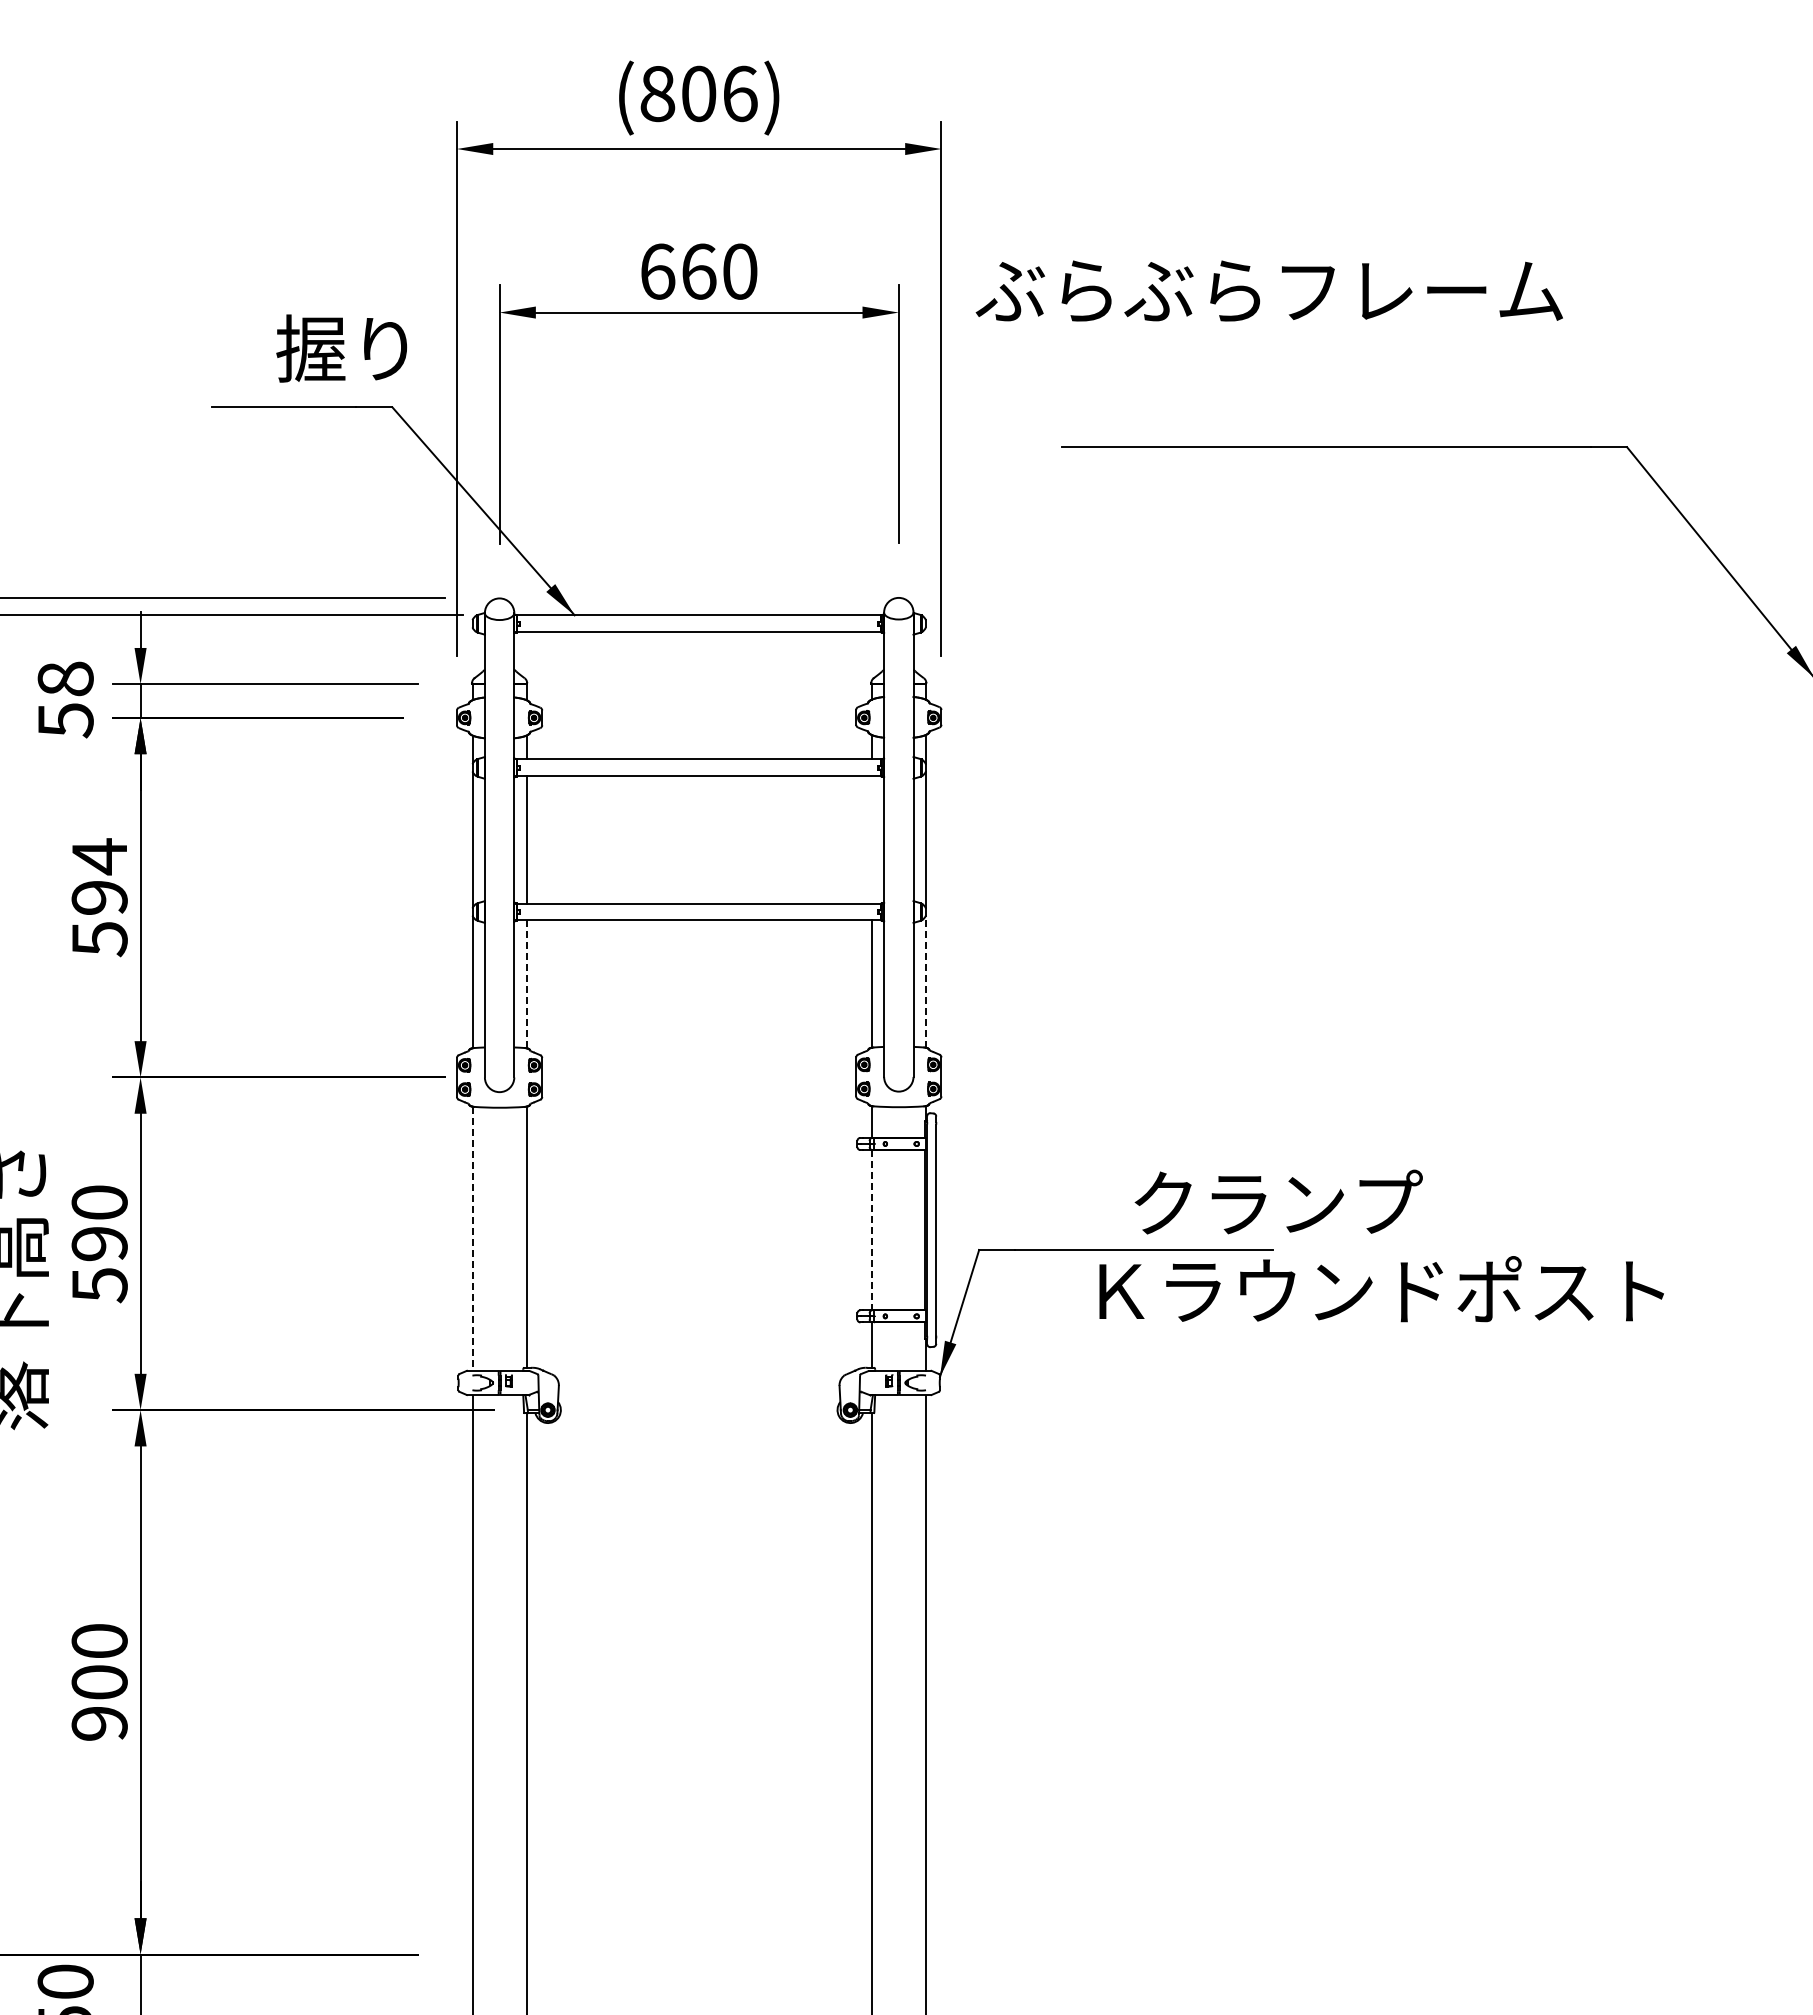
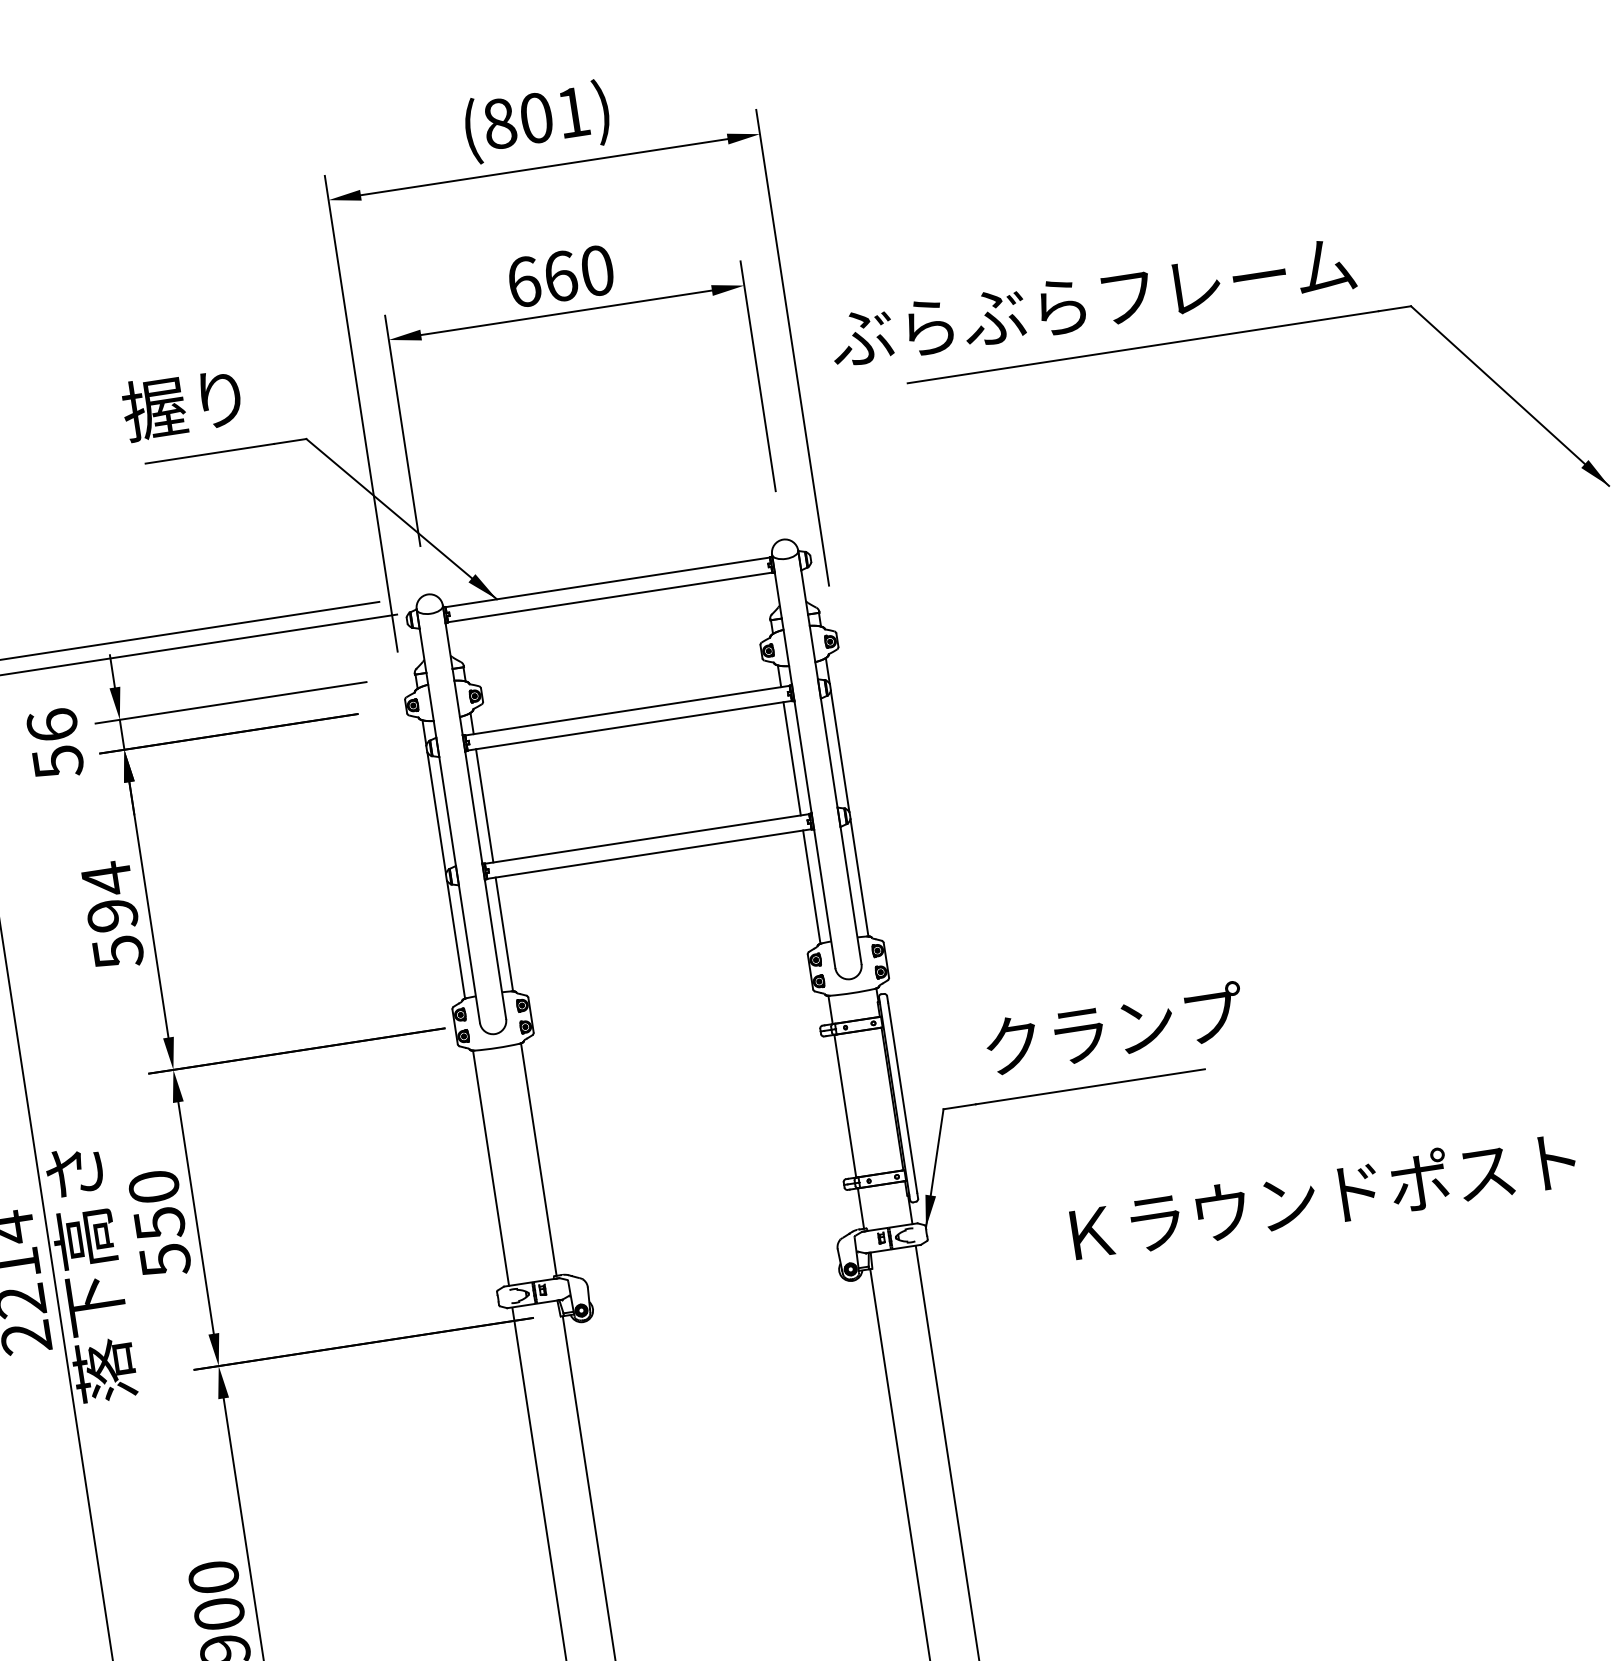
text: (740, 93) -> (573, 112), (806) -> (801)
text: (1268, 290) -> (1091, 301), moved
text: (341, 348) -> (181, 404), moved
text: (65, 678) -> (52, 724), 58 -> 56
line: (871, 839) -> (791, 758), added
line: (925, 981) -> (859, 877), dashed -> solid
line: (526, 984) -> (504, 934), dashed -> solid
text: (1278, 1201) -> (1114, 1027), moved
line: (871, 1230) -> (845, 1106), dashed -> solid
line: (472, 1239) -> (491, 1168), dashed -> solid
text: (99, 1244) -> (159, 1224), 590 -> 550
text: (1381, 1289) -> (1323, 1195), moved

